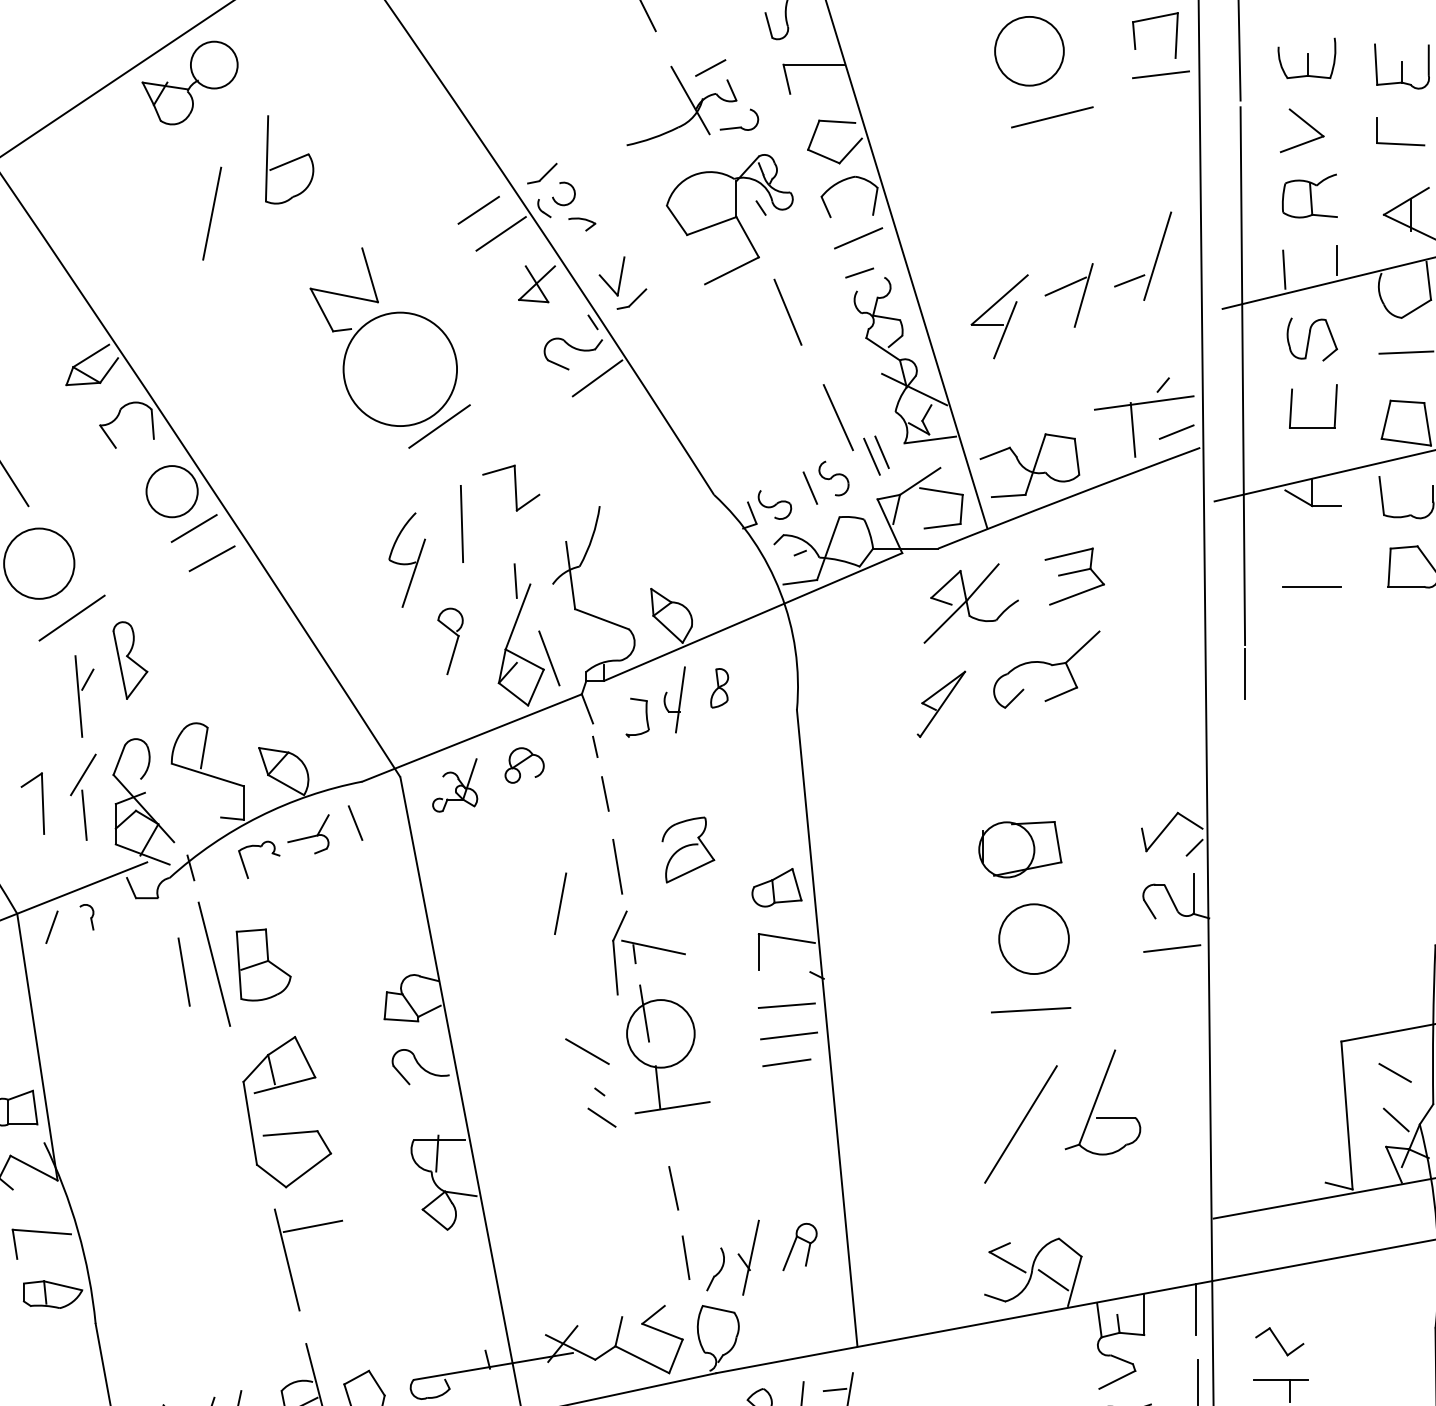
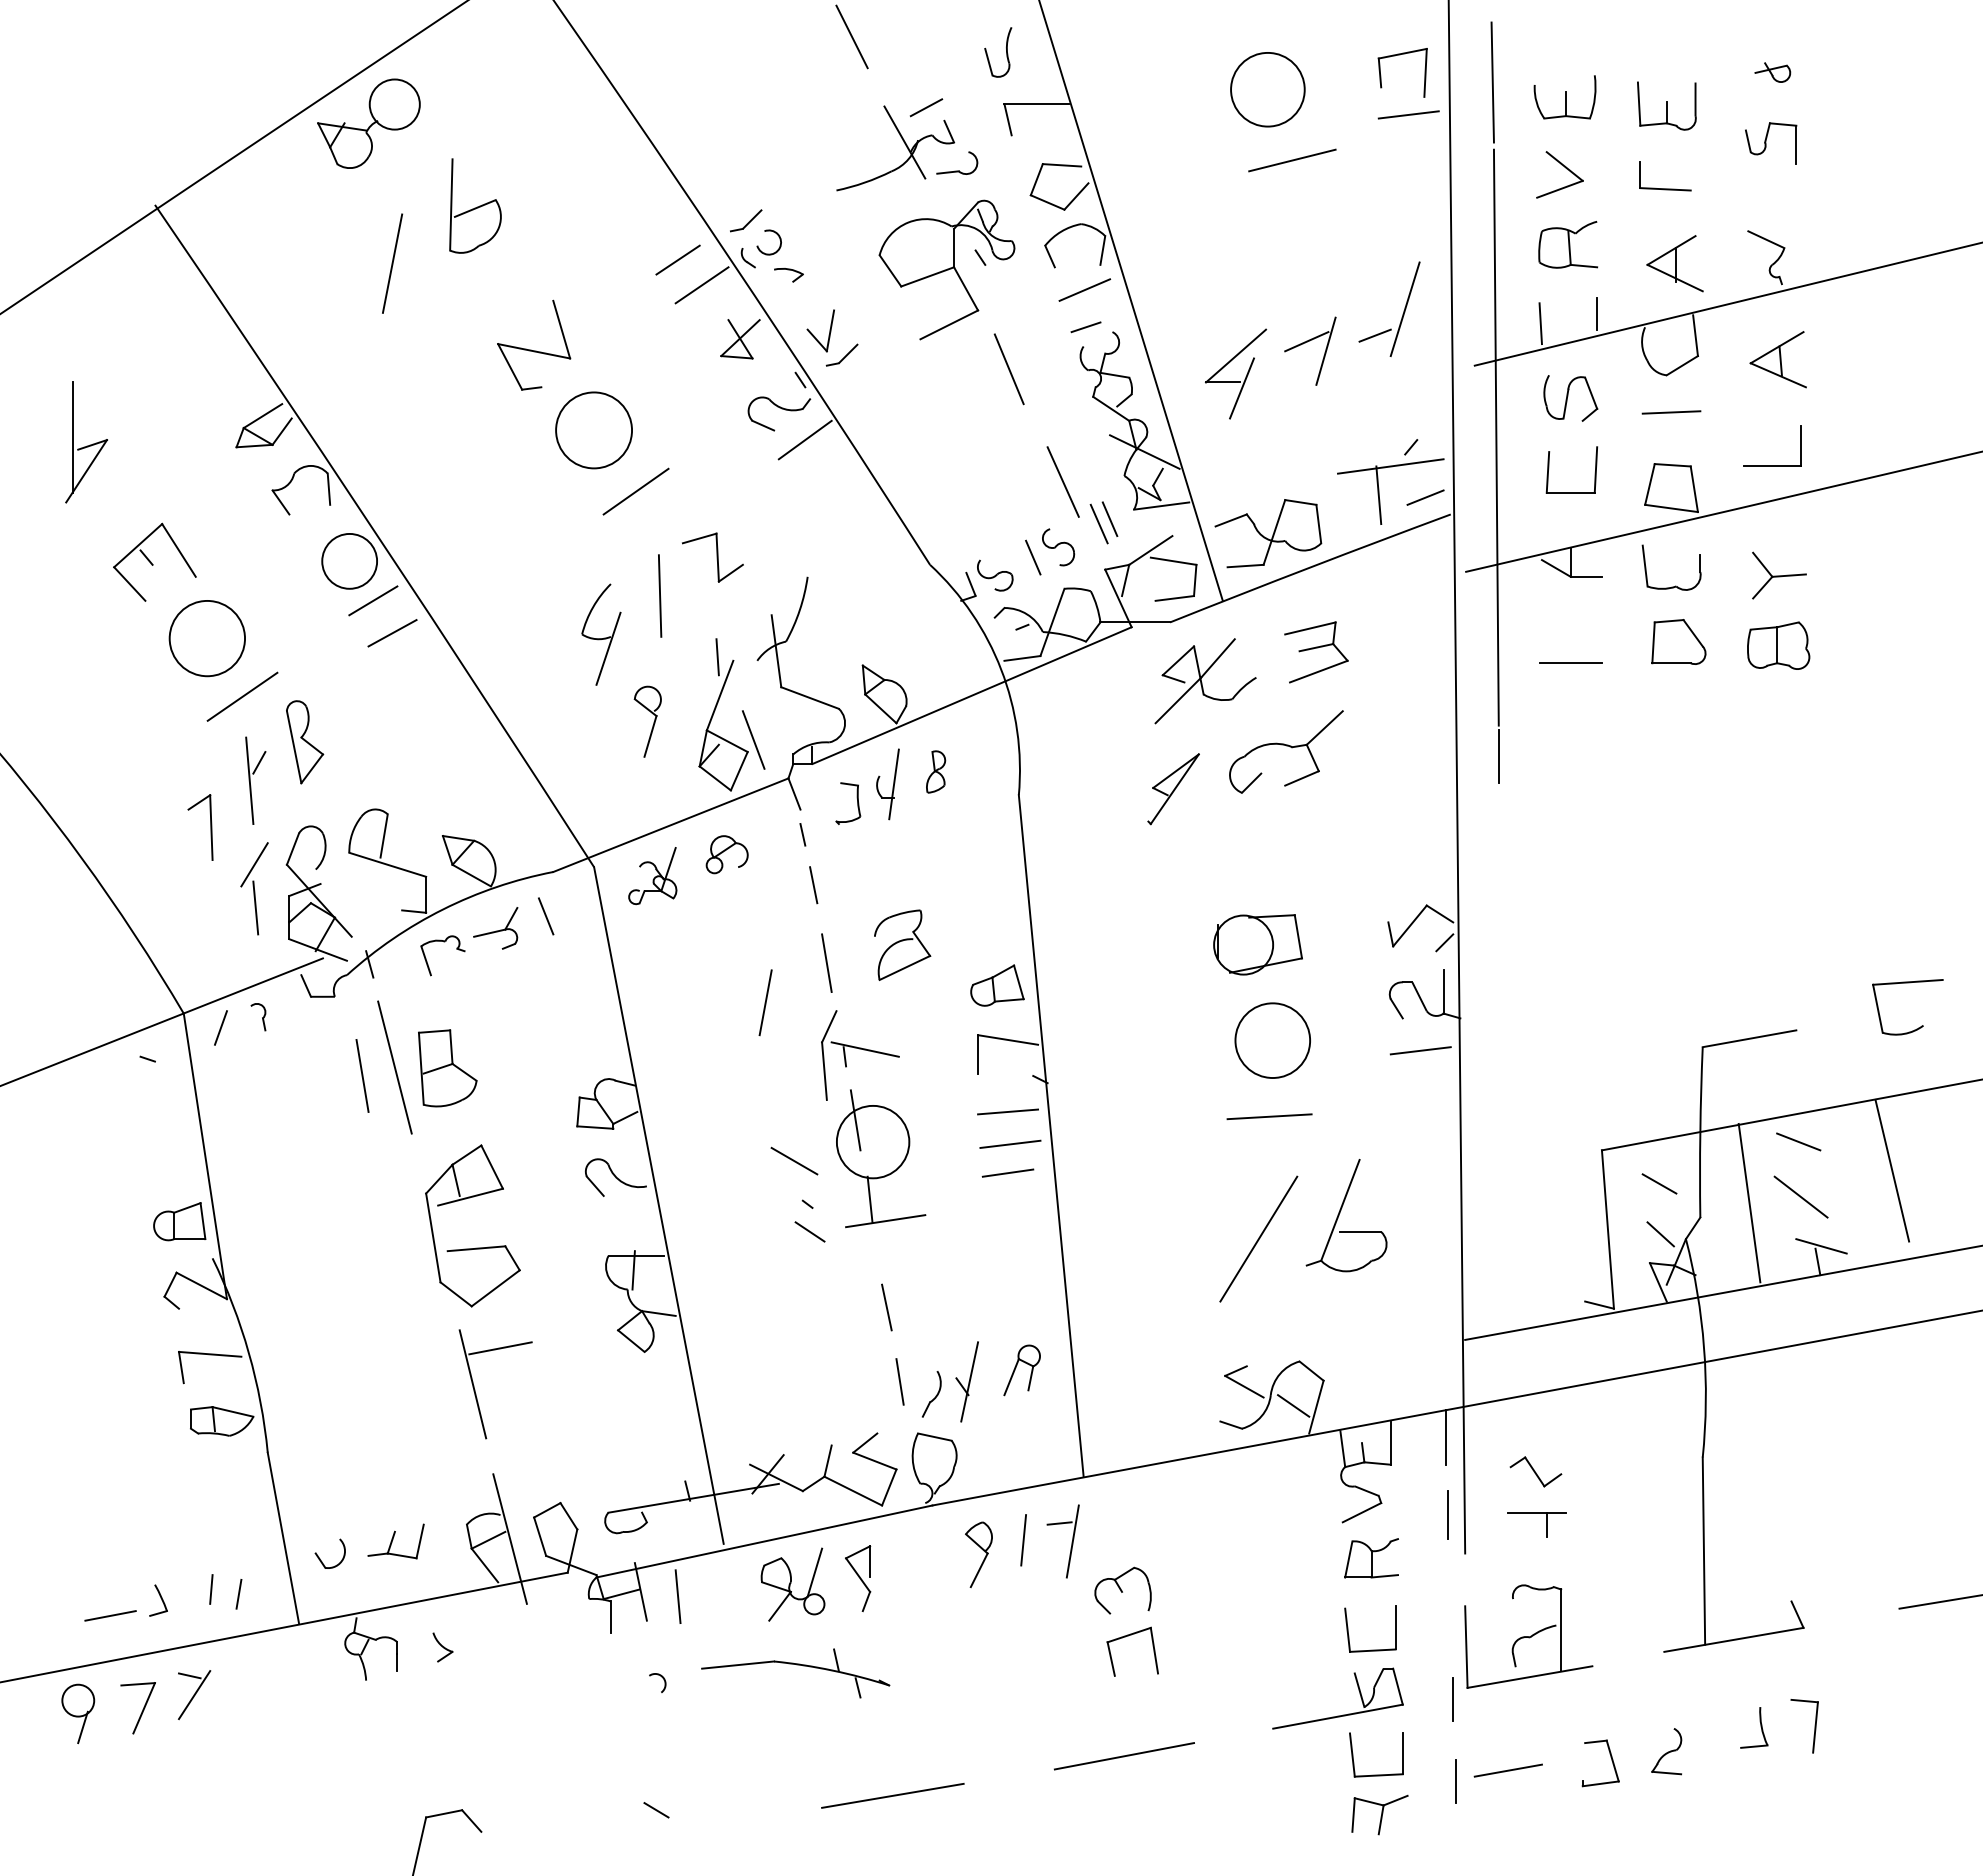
circle: (400, 369) -> (594, 430), size x0.62
part: (42, 803) -> (210, 827), moved

